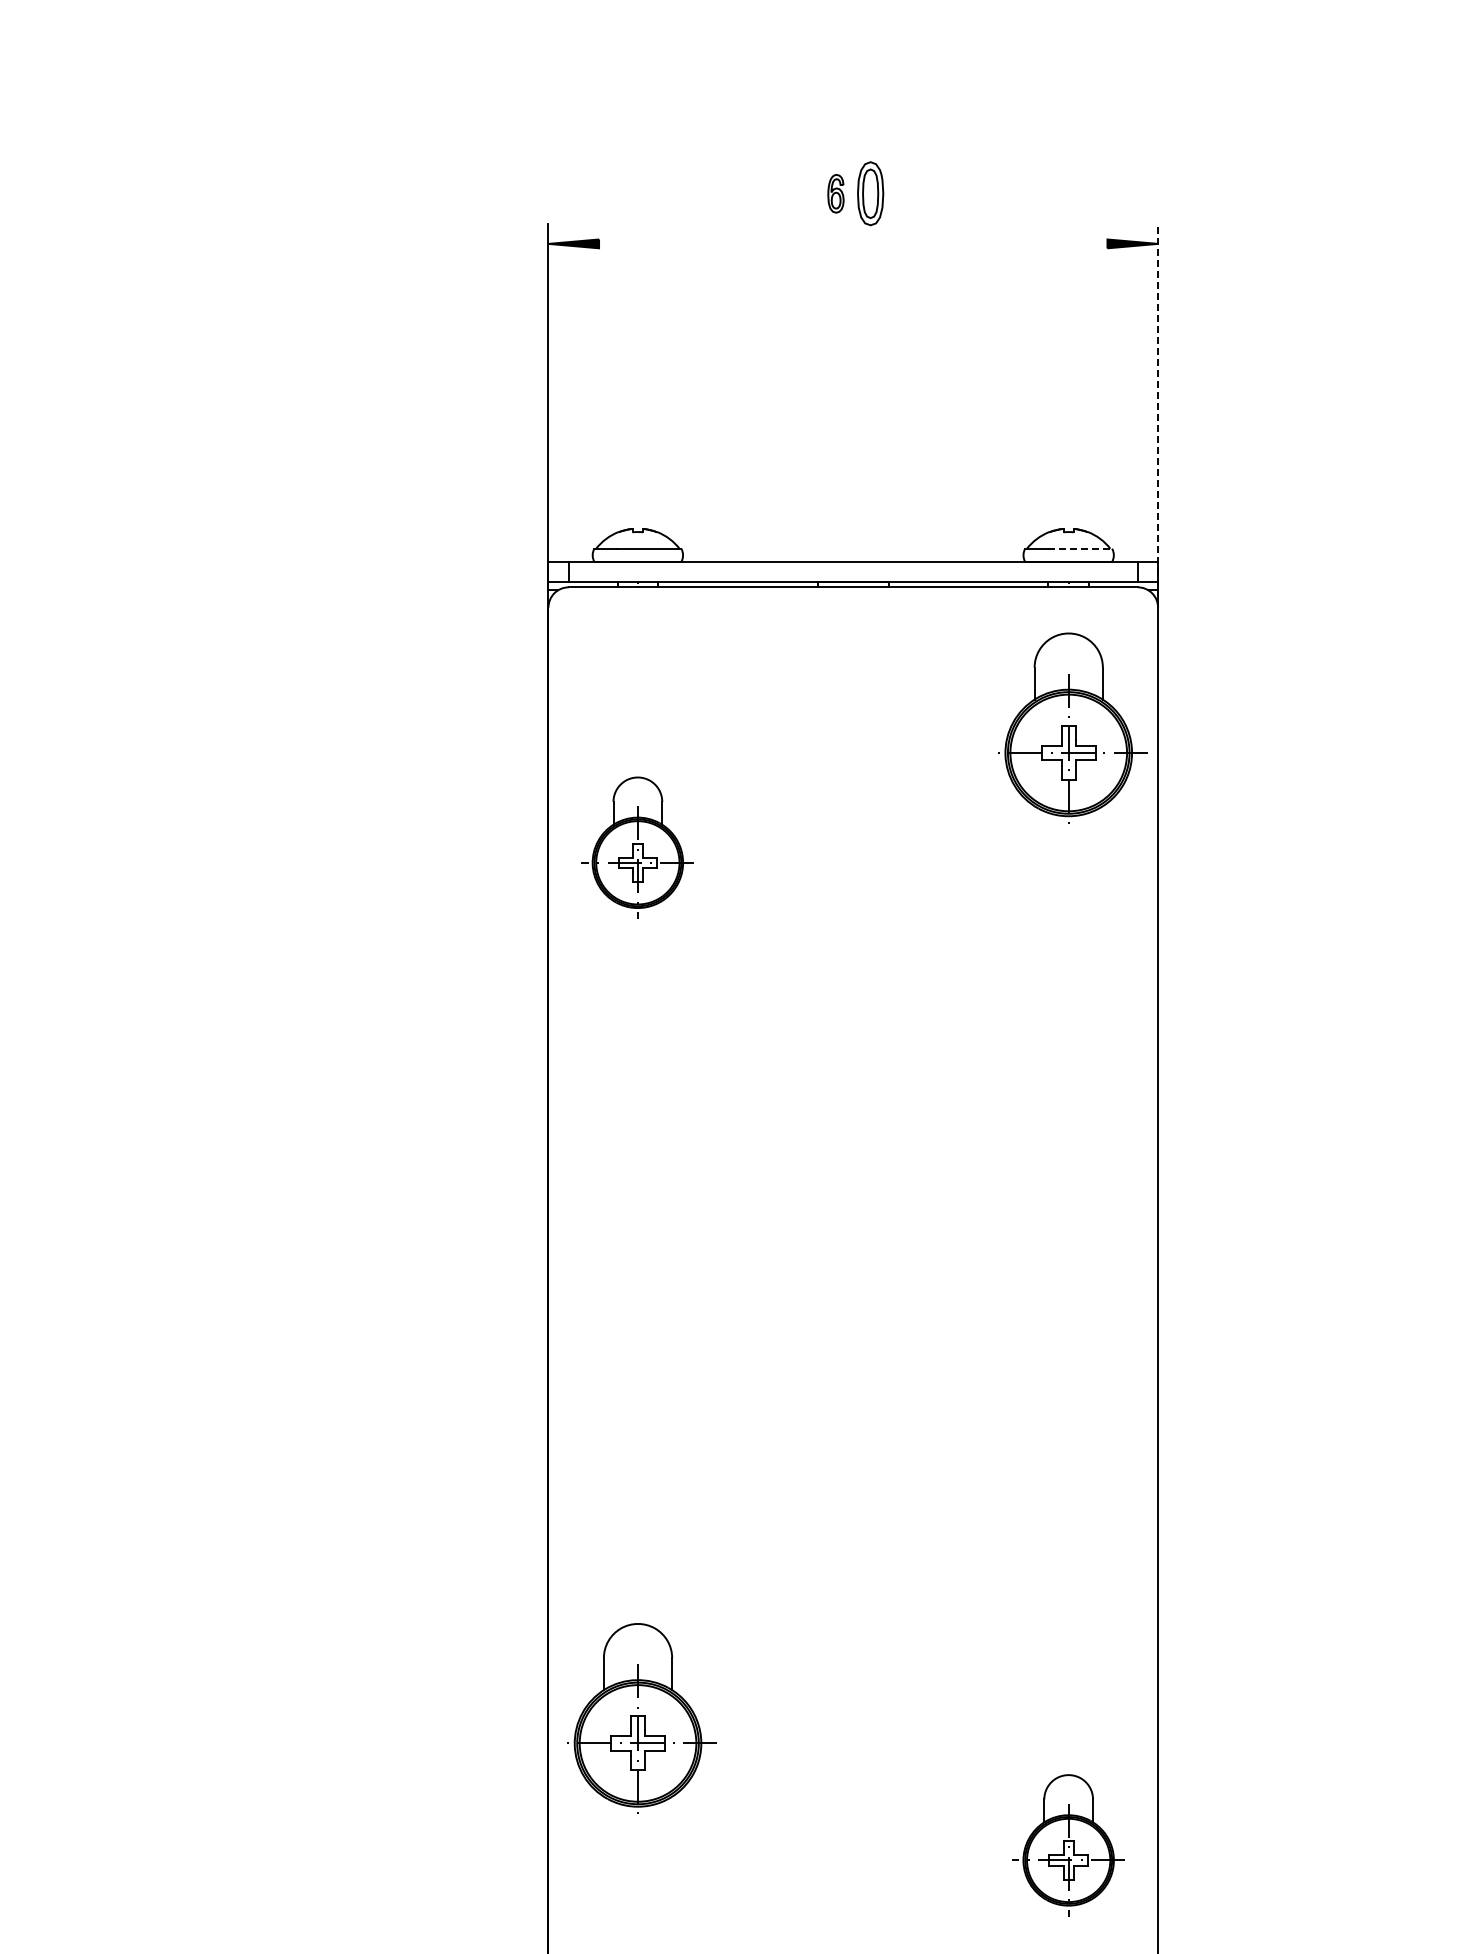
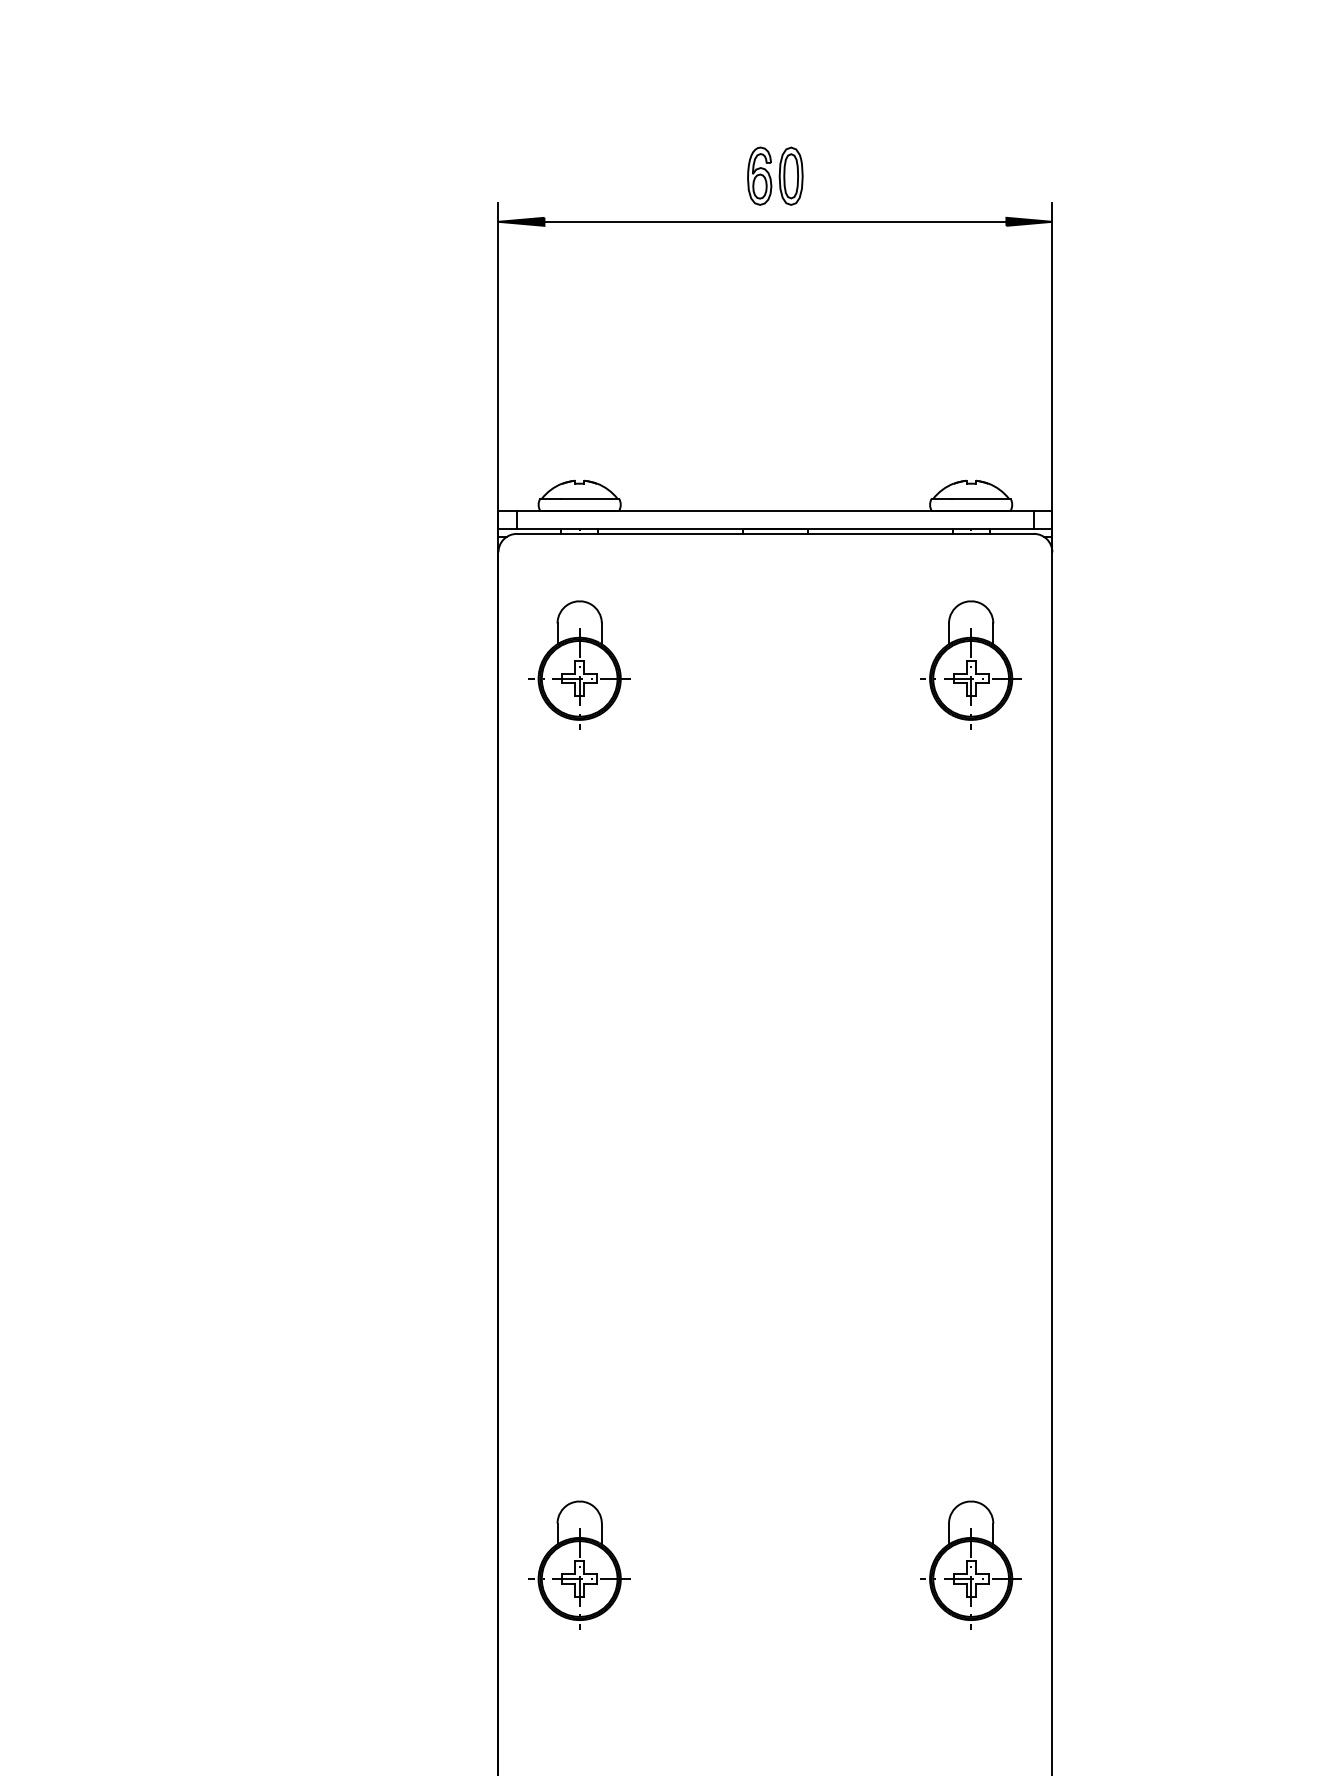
part: (835, 193) -> (759, 176), size x1.67
line: (853, 243) -> (775, 221), added
line: (1158, 415) -> (1052, 377), dashed -> solid
line: (1080, 548) -> (981, 498), dashed -> solid
part: (1068, 731) -> (971, 664), size x0.71
part: (637, 847) -> (579, 664), moved
part: (637, 1722) -> (579, 1565), size x0.71
part: (1068, 1845) -> (971, 1565), moved

